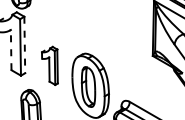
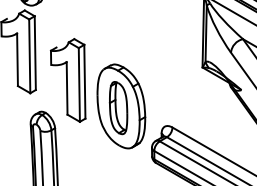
line: (24, 45) -> (35, 53), dashed -> solid
line: (11, 49) -> (17, 59), dashed -> solid
part: (49, 65) -> (67, 80), size x1.67

